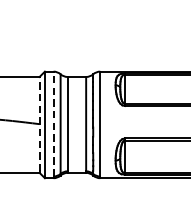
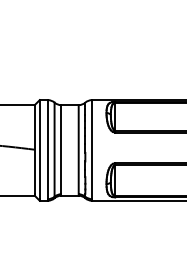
line: (39, 123) -> (34, 149), dashed -> solid
line: (53, 123) -> (47, 149), dashed -> solid

